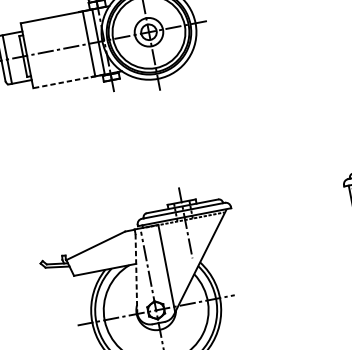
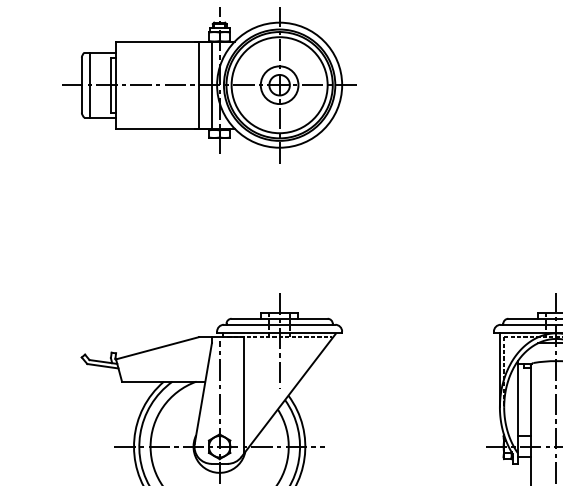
line: (69, 81) -> (164, 128), dashed -> solid
line: (136, 272) -> (203, 393), dashed -> solid

